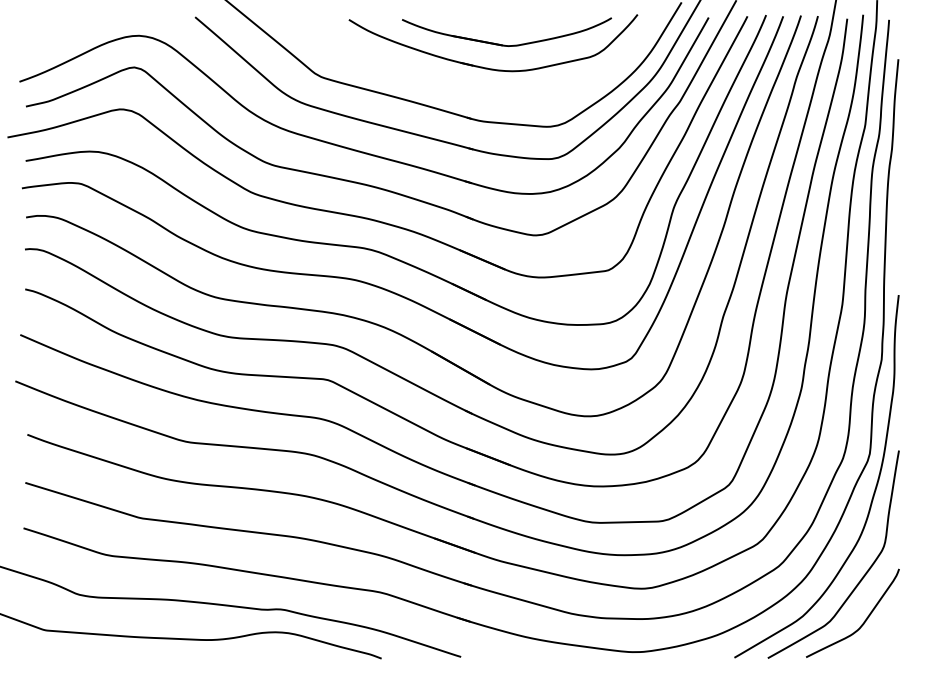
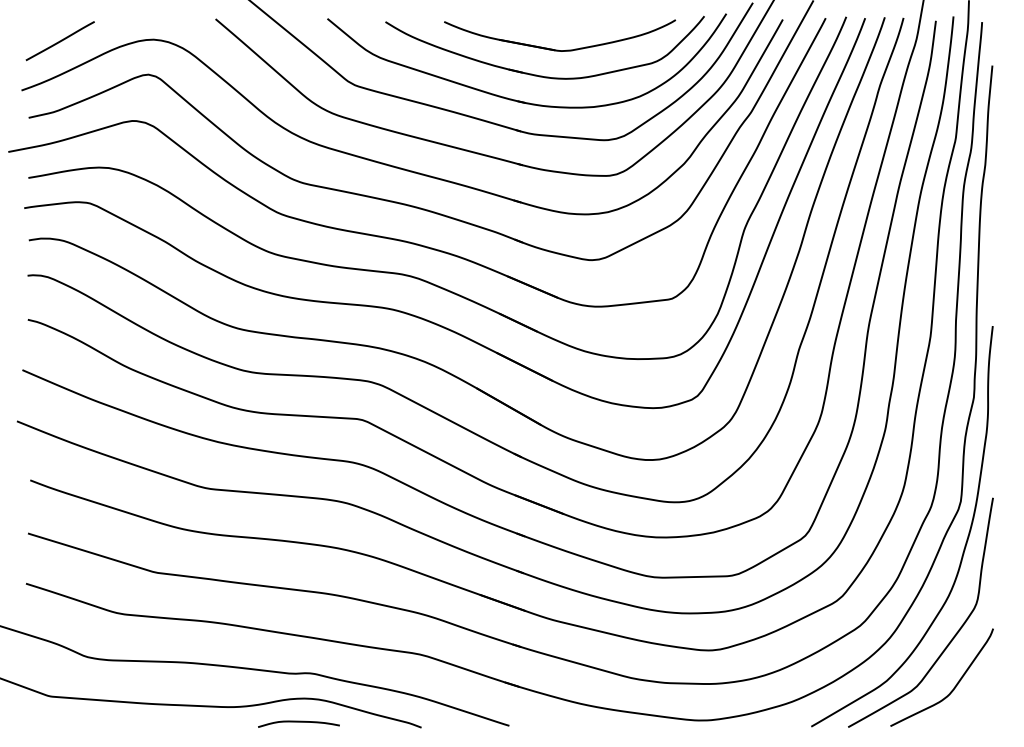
line: (53, 37) -> (59, 41), added
part: (471, 90) -> (520, 100), added
curve: (270, 653) -> (298, 722), added

